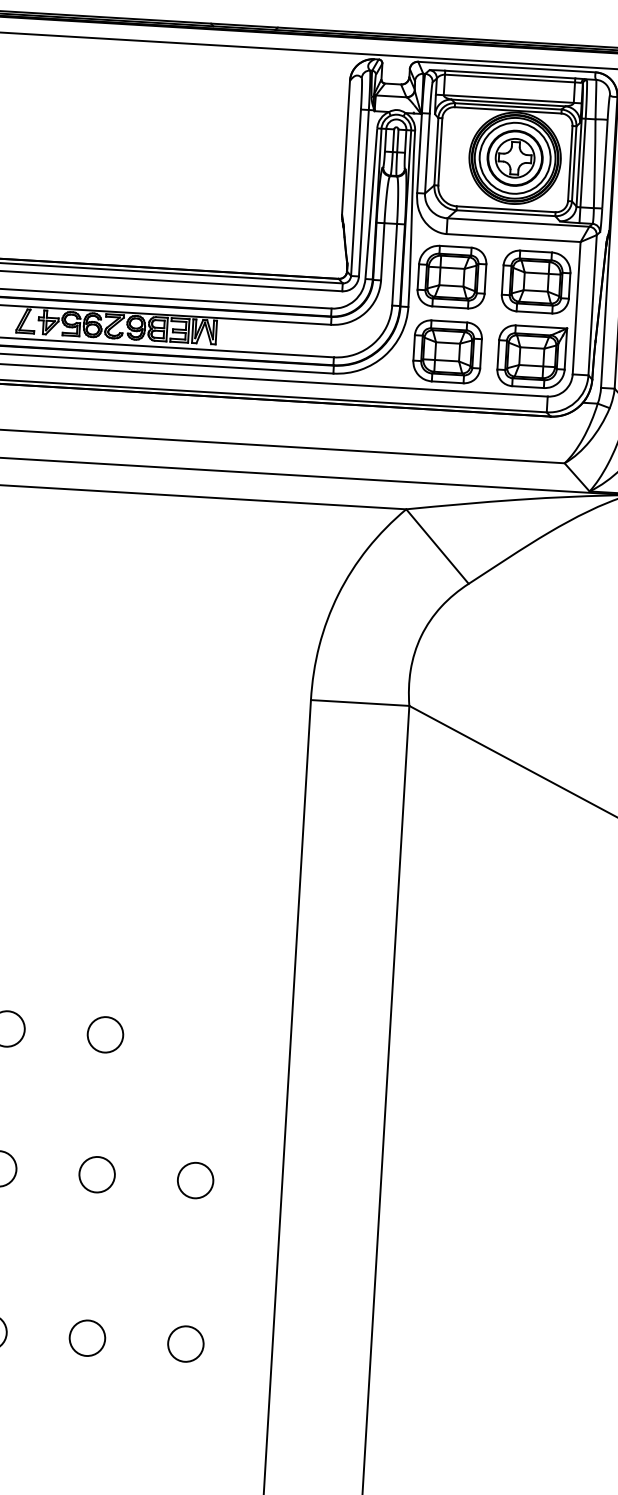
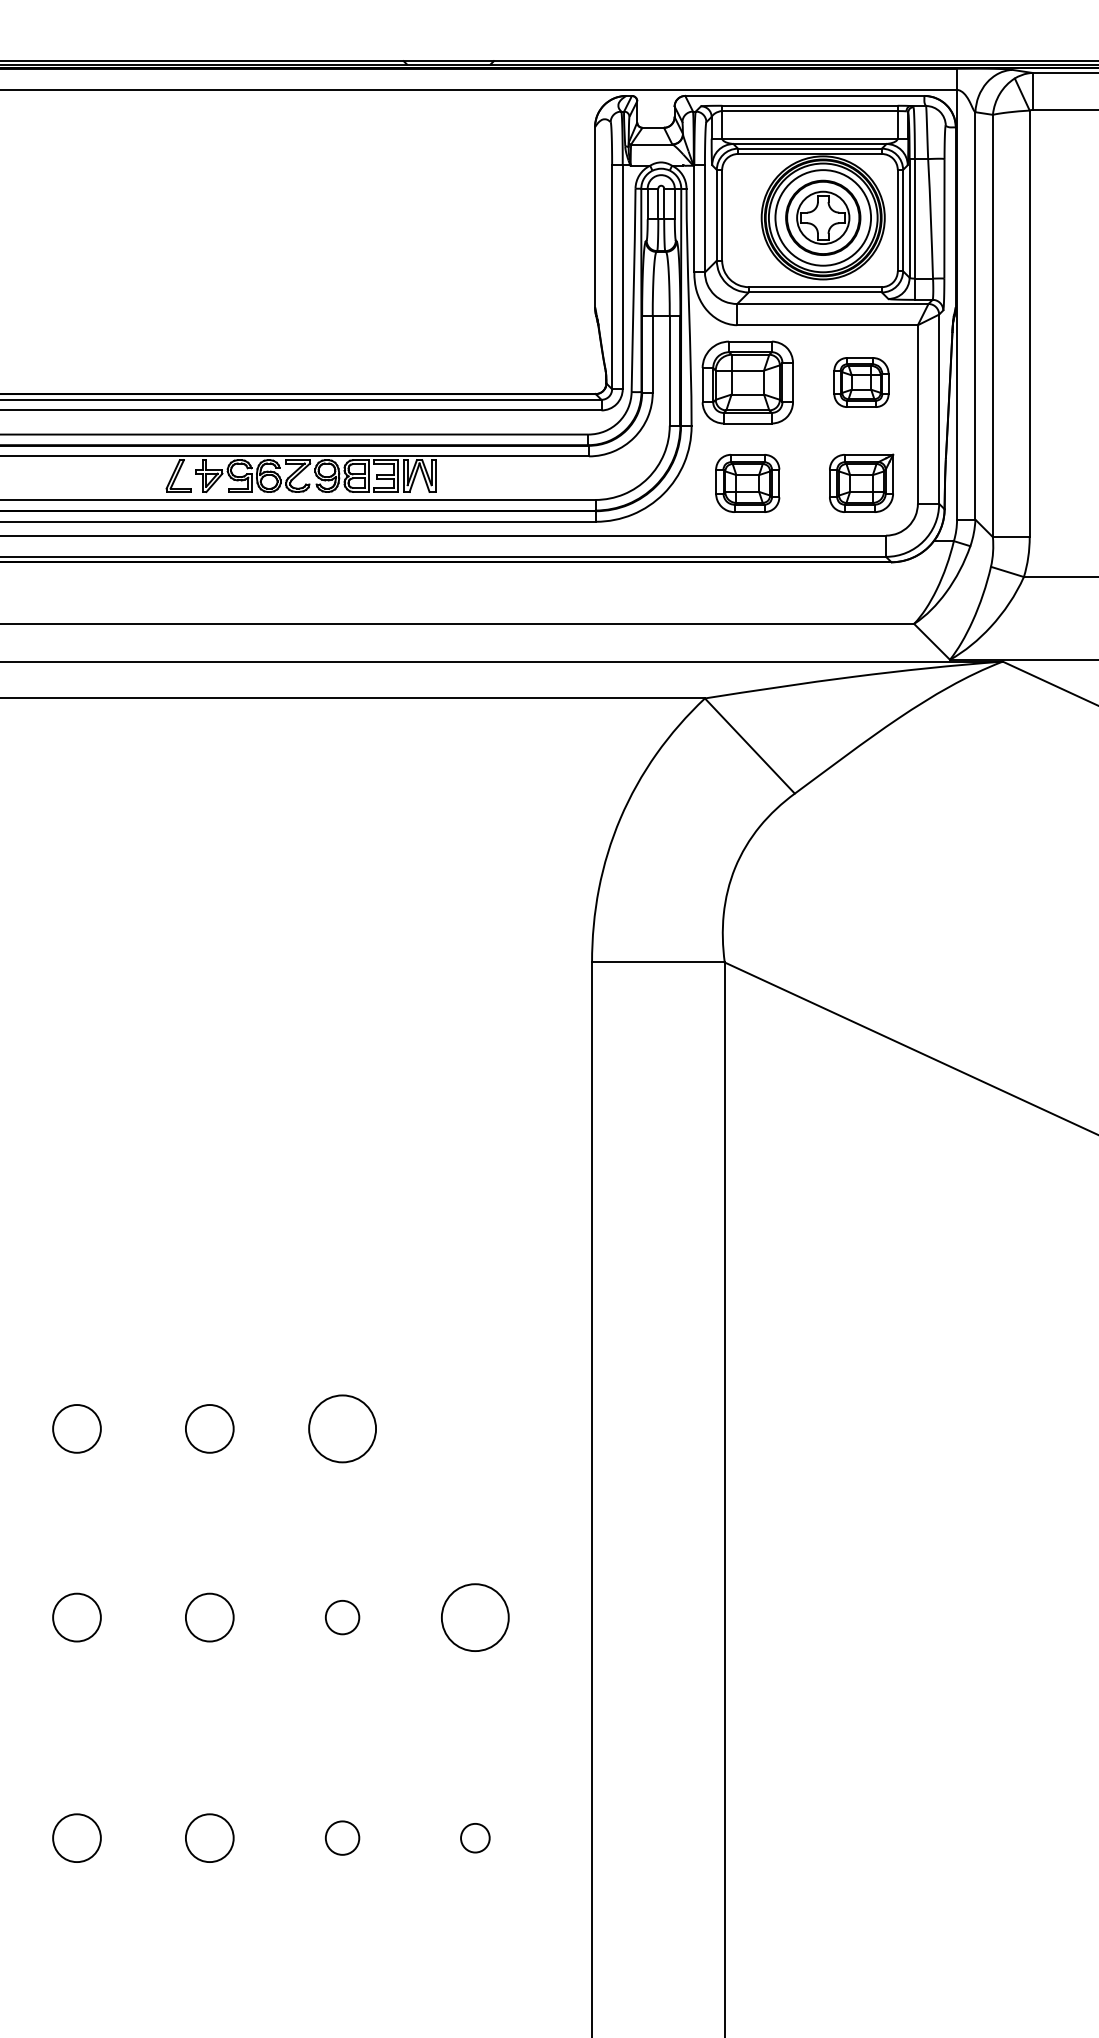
part: (536, 282) -> (861, 382), size x0.6
part: (447, 351) -> (747, 483), size x0.7
part: (531, 356) -> (861, 483), size x0.7
circle: (105, 1034) -> (342, 1428), size x1.4
circle: (97, 1174) -> (342, 1617), size x0.7
circle: (195, 1180) -> (475, 1617), size x1.4
circle: (87, 1337) -> (342, 1837), size x0.7
circle: (185, 1344) -> (475, 1838), size x0.6

